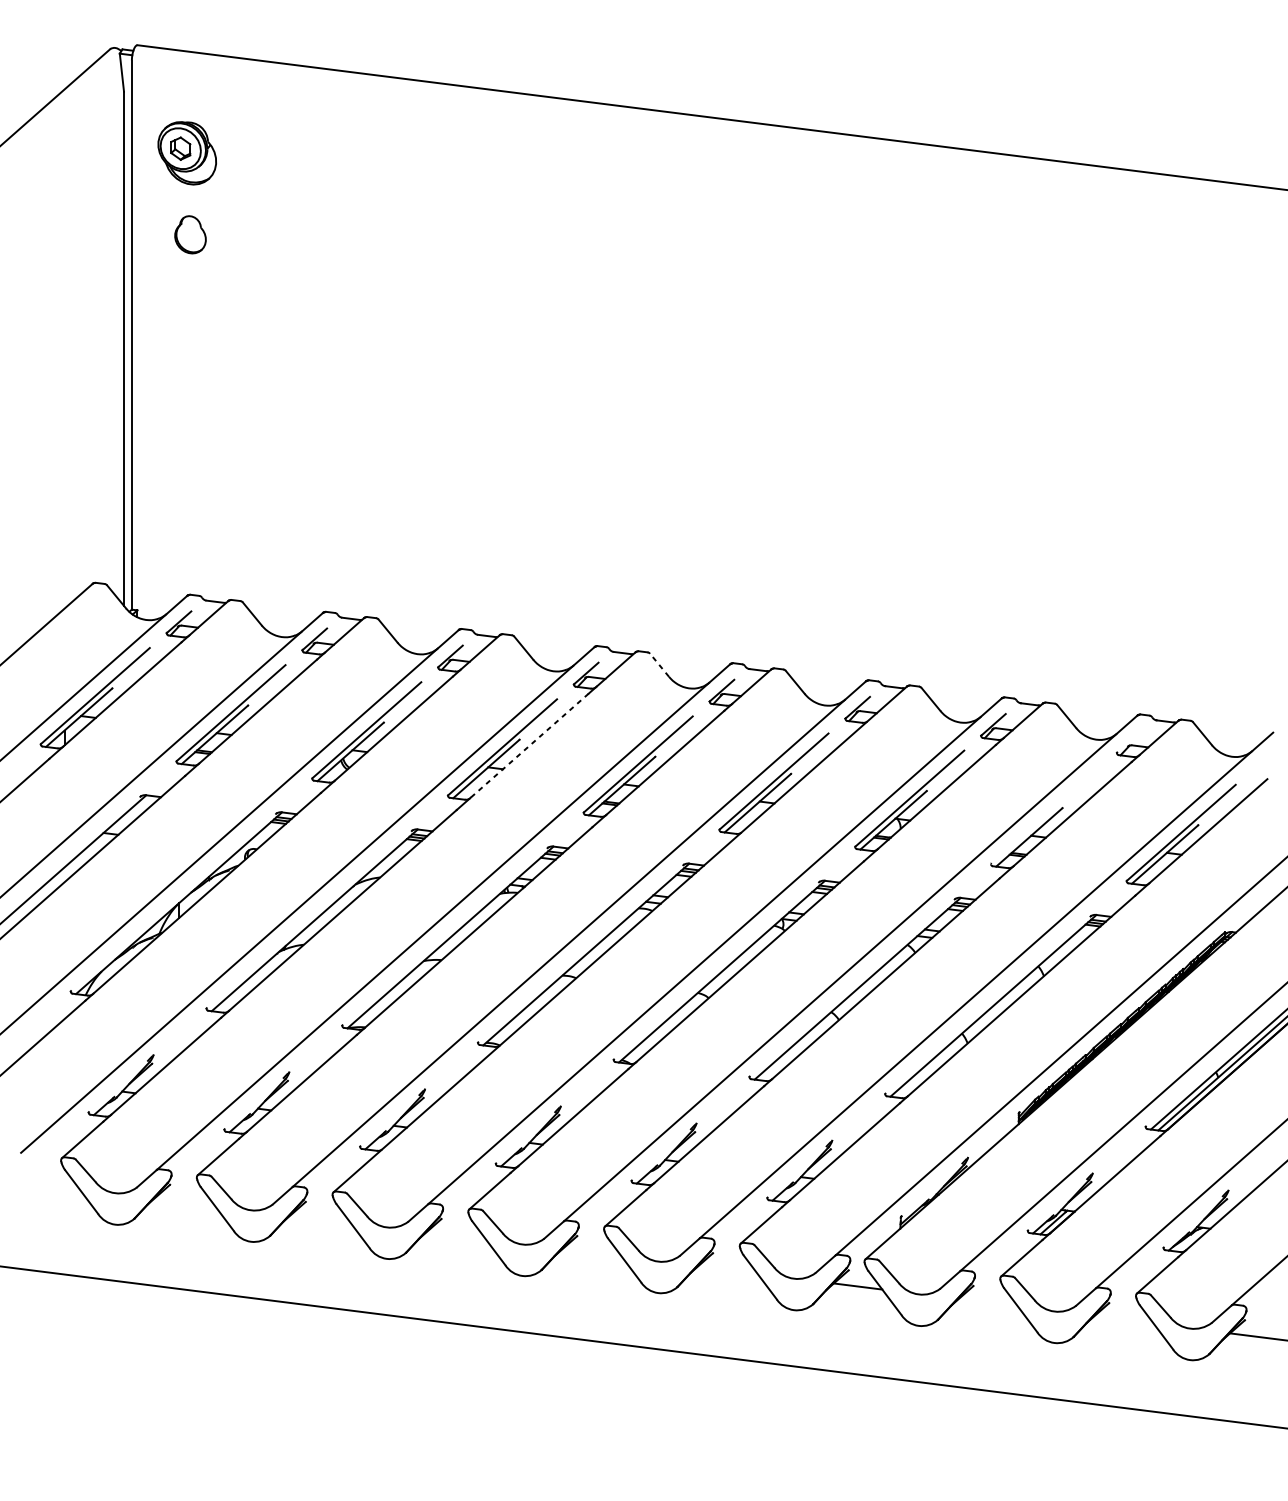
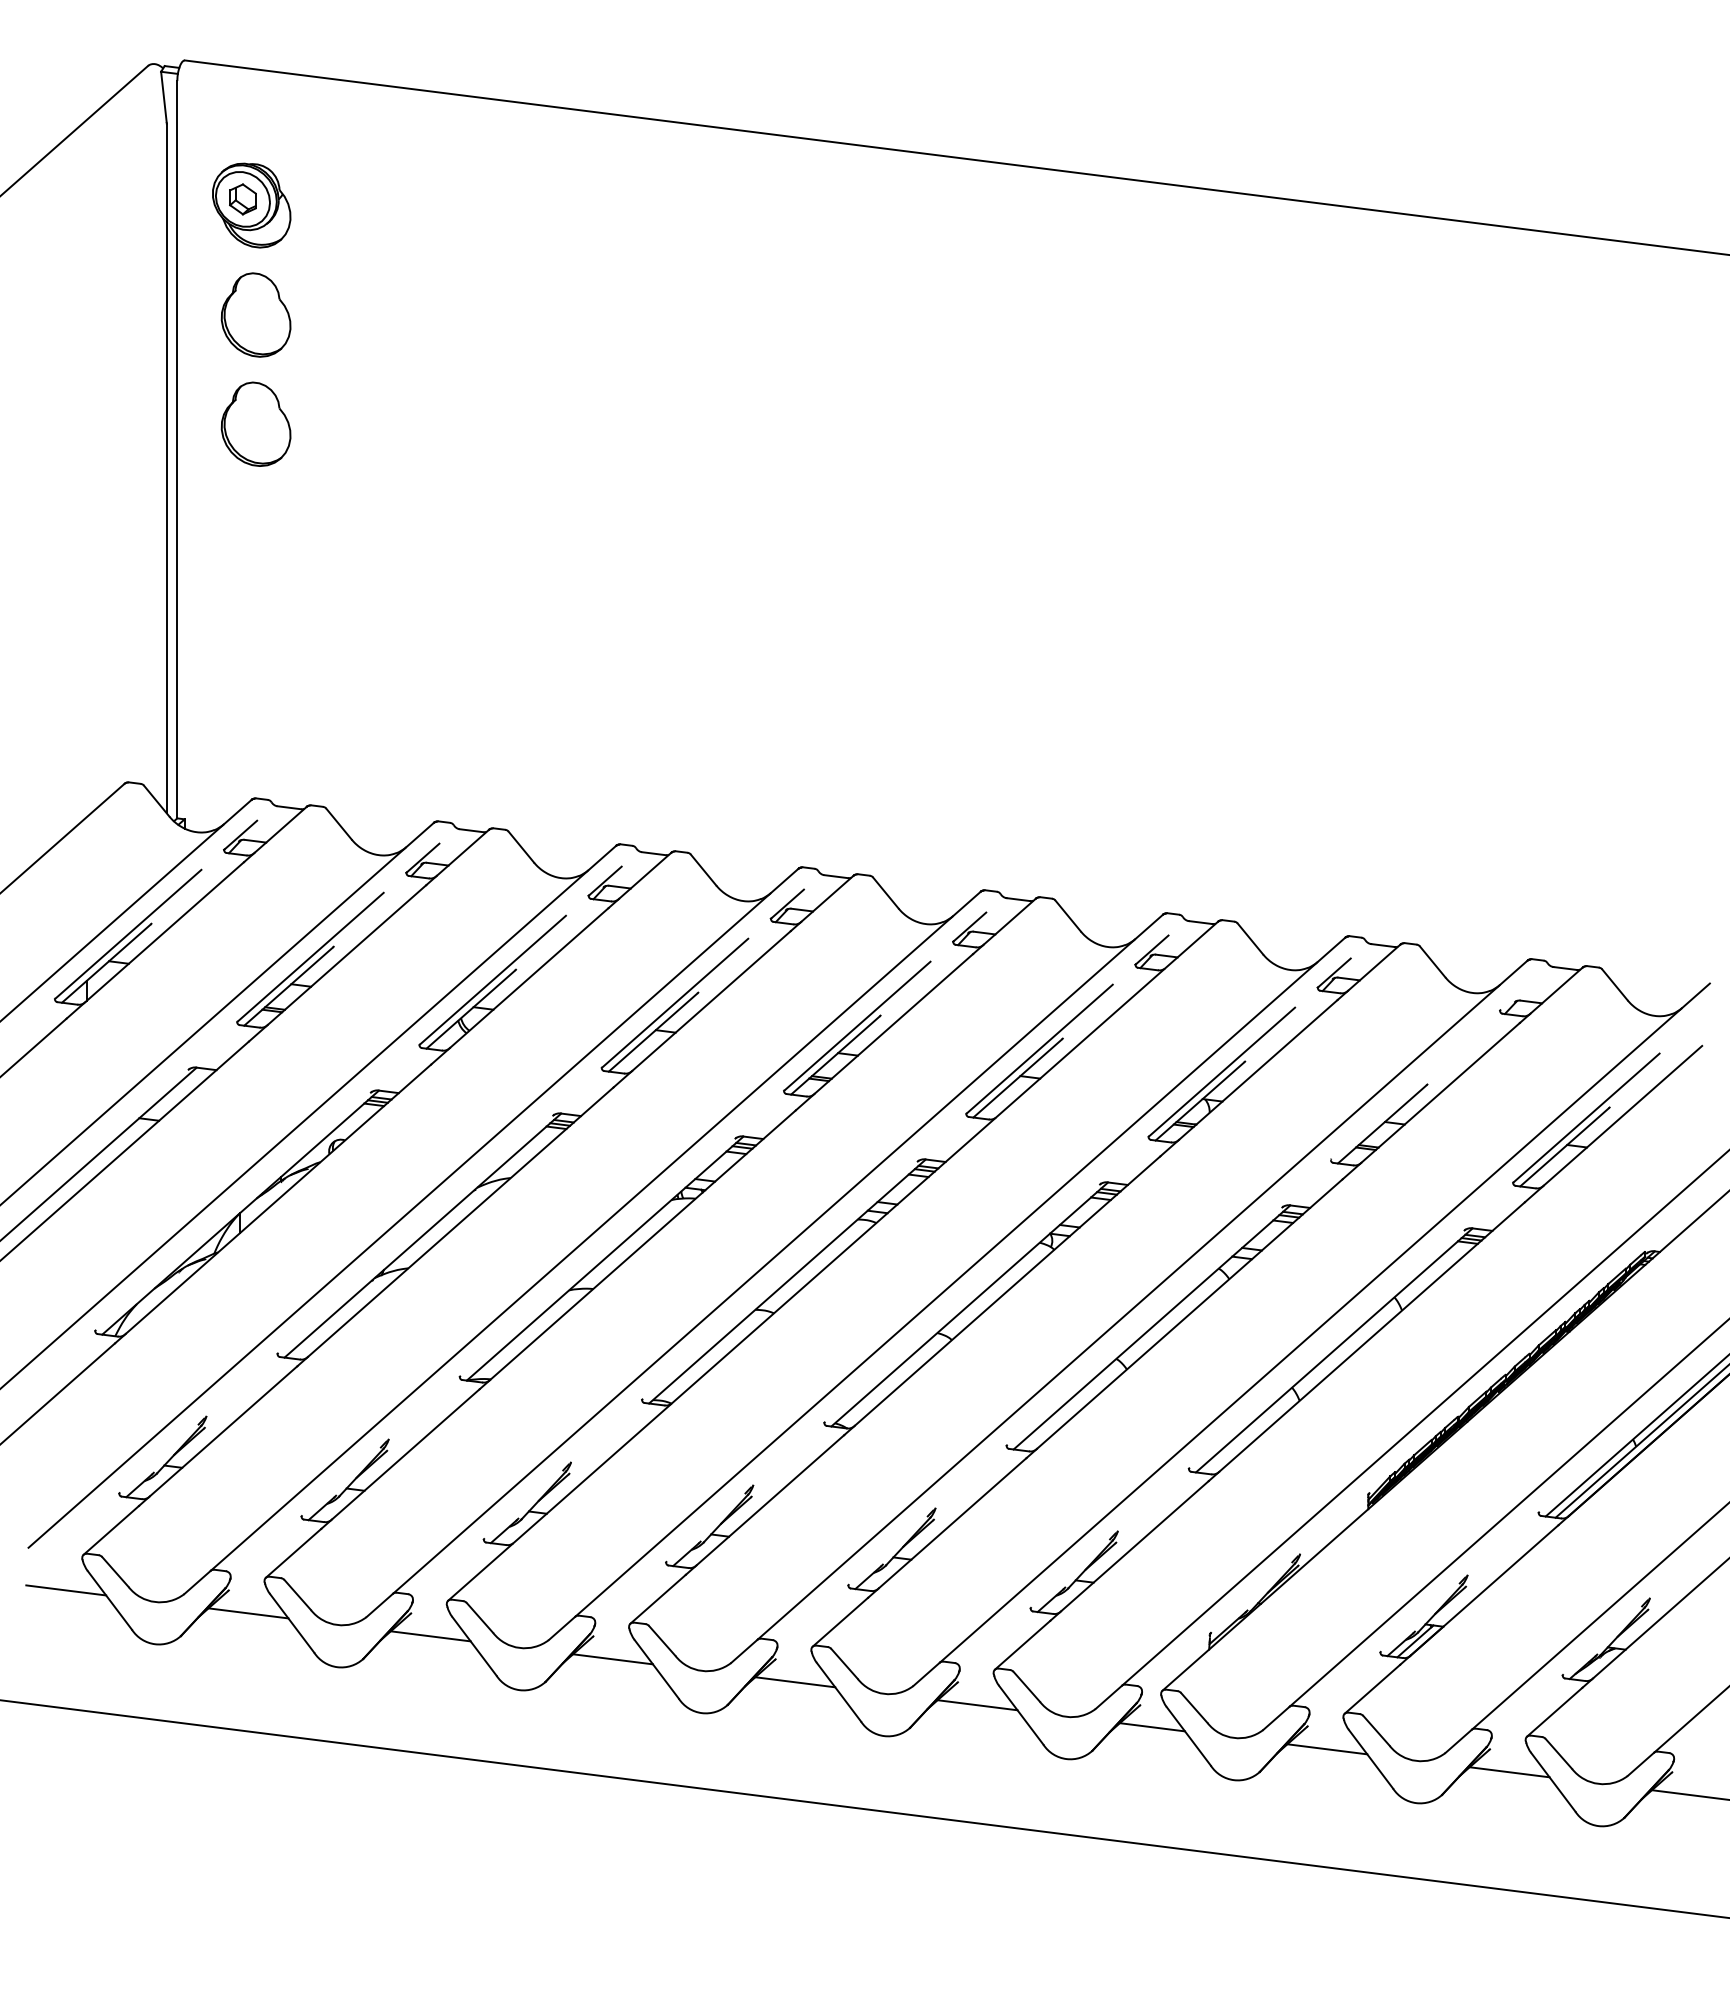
part: (190, 234) -> (255, 314), size x1.67
part: (190, 315) -> (255, 423), added
line: (659, 665) -> (885, 893), dashed -> solid
line: (529, 746) -> (711, 1001), dashed -> solid
line: (49, 1184) -> (66, 1590), added
line: (184, 1201) -> (248, 1613), added
line: (320, 1218) -> (430, 1636), added
line: (455, 1236) -> (612, 1659), added
line: (592, 1253) -> (795, 1682), added
line: (727, 1270) -> (977, 1705), added
line: (988, 1303) -> (1327, 1749), added
line: (1123, 1320) -> (1509, 1772), added

